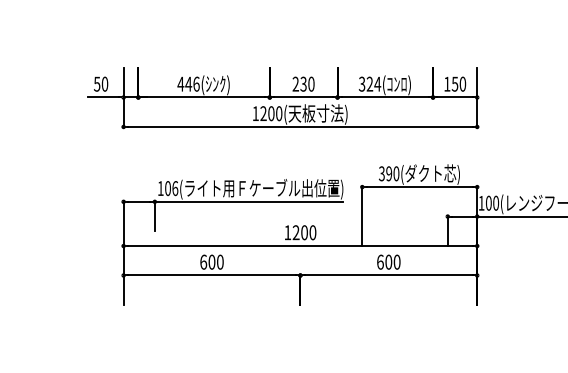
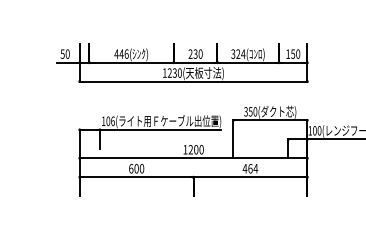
text: (270, 112) -> (174, 72), 1200( -> 1230(
text: (388, 173) -> (250, 111), 390( -> 350(
text: (388, 261) -> (250, 168), 600 -> 464

